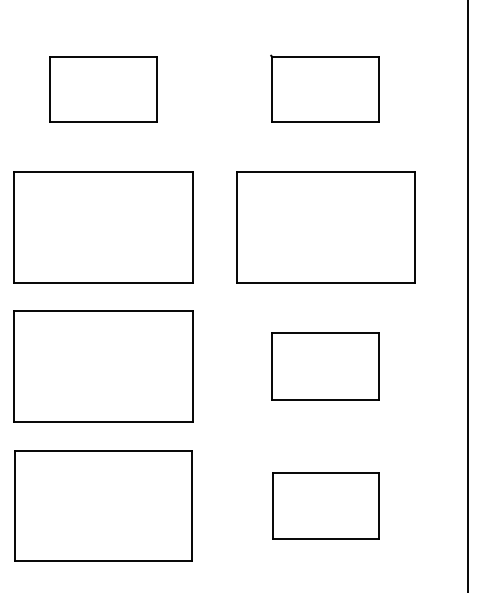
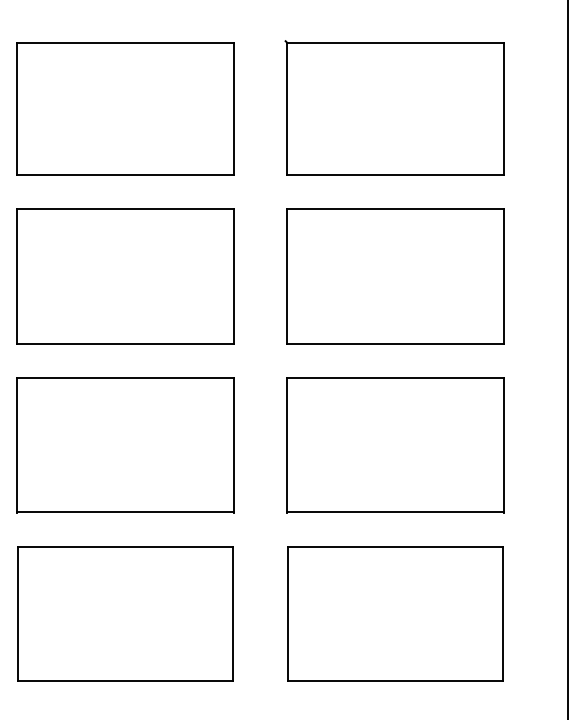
part: (324, 88) -> (393, 107), size x1.67
part: (103, 89) -> (125, 108), size x1.67
part: (325, 366) -> (395, 444), size x1.67
part: (325, 505) -> (395, 613), size x1.67

